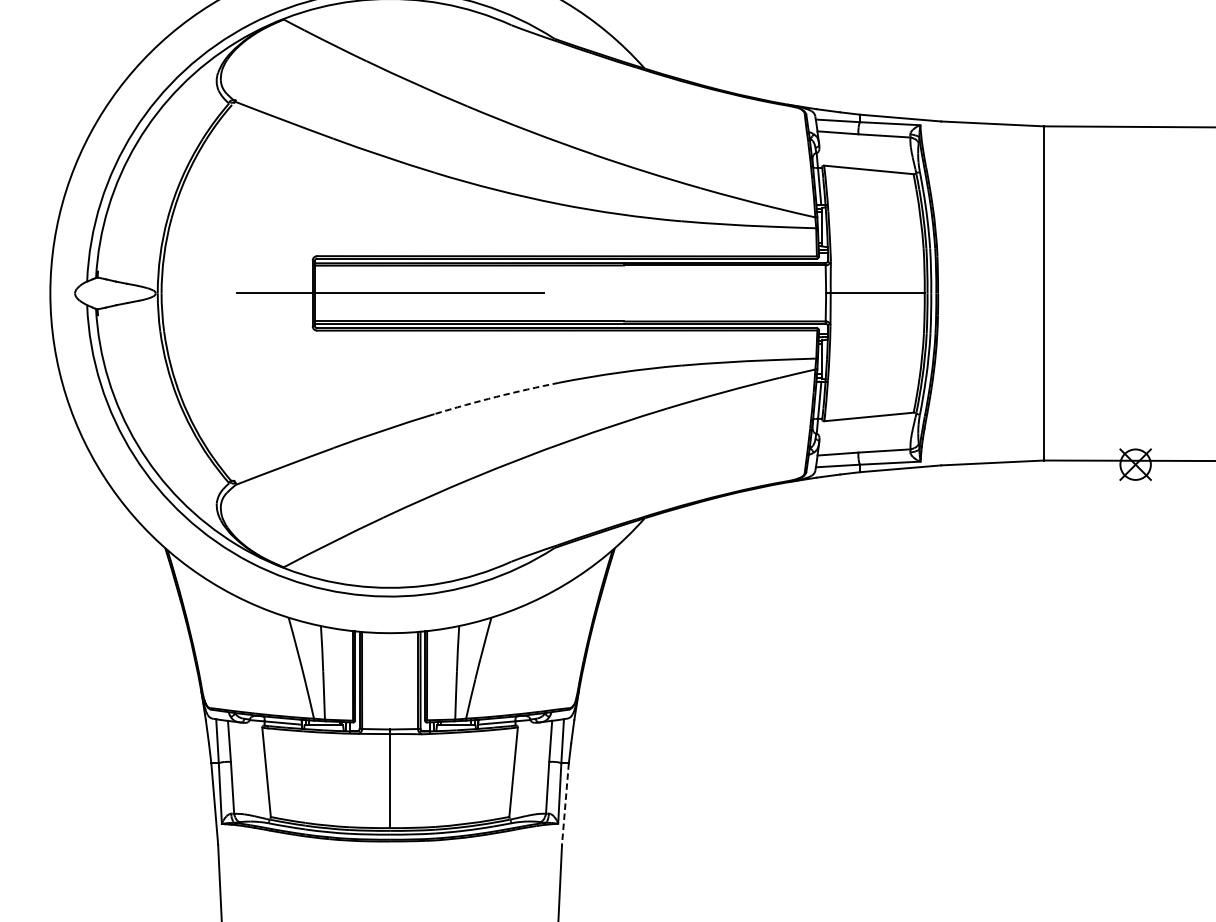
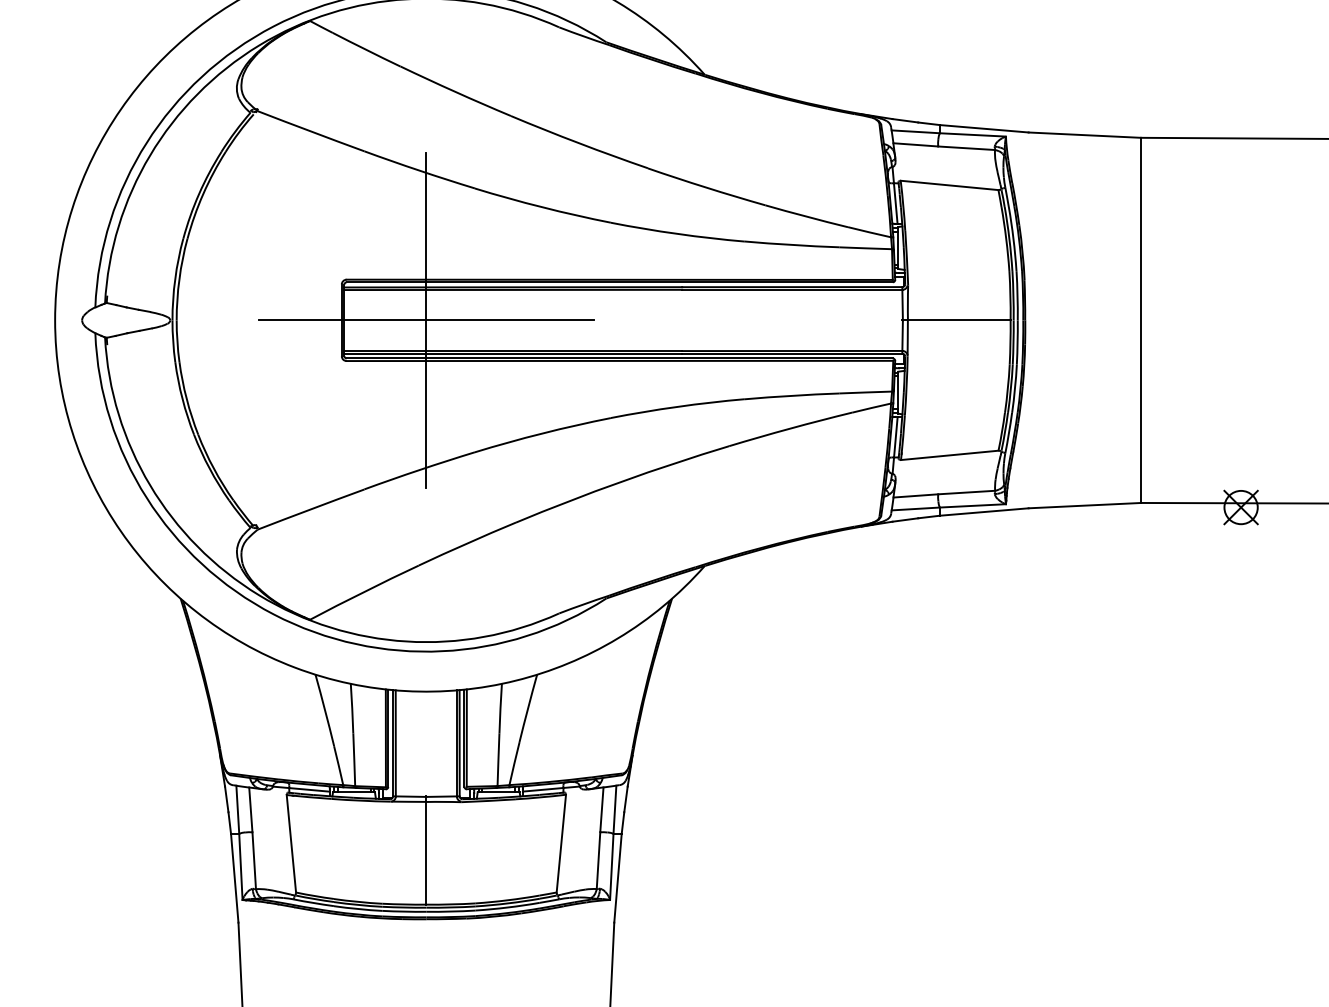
line: (390, 293) -> (426, 320), added
arc: (496, 396) -> (542, 433), dashed -> solid
line: (564, 804) -> (617, 878), dashed -> solid

